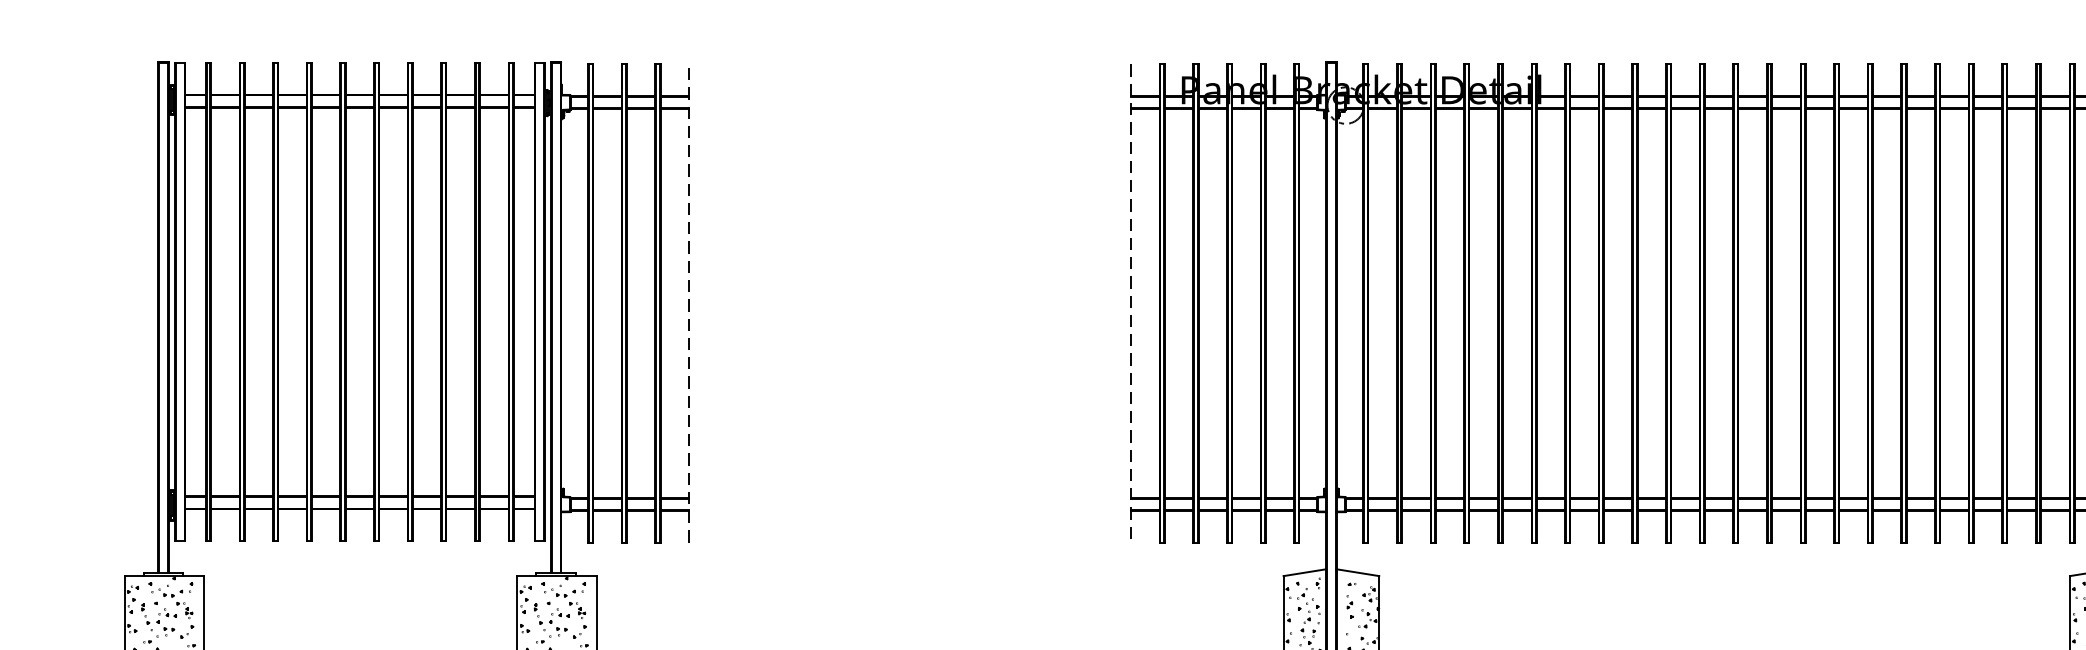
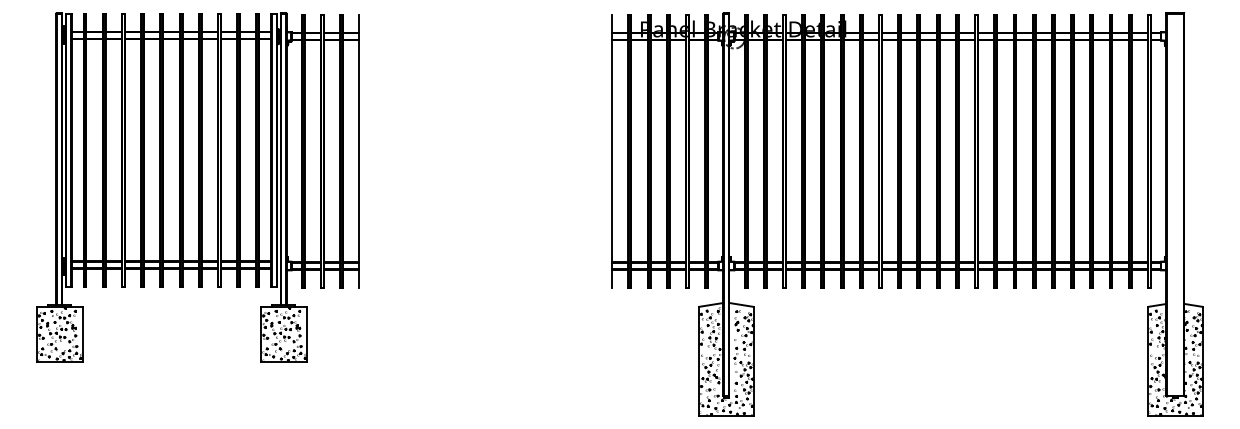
line: (689, 304) -> (359, 151), dashed -> solid
line: (1132, 304) -> (612, 151), dashed -> solid

